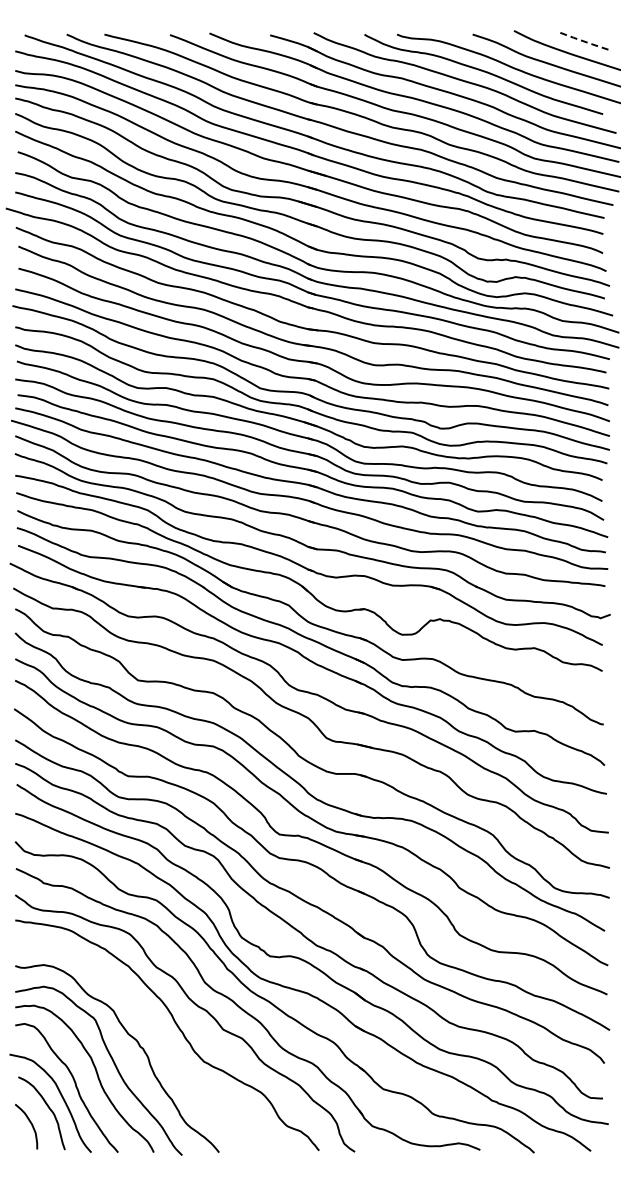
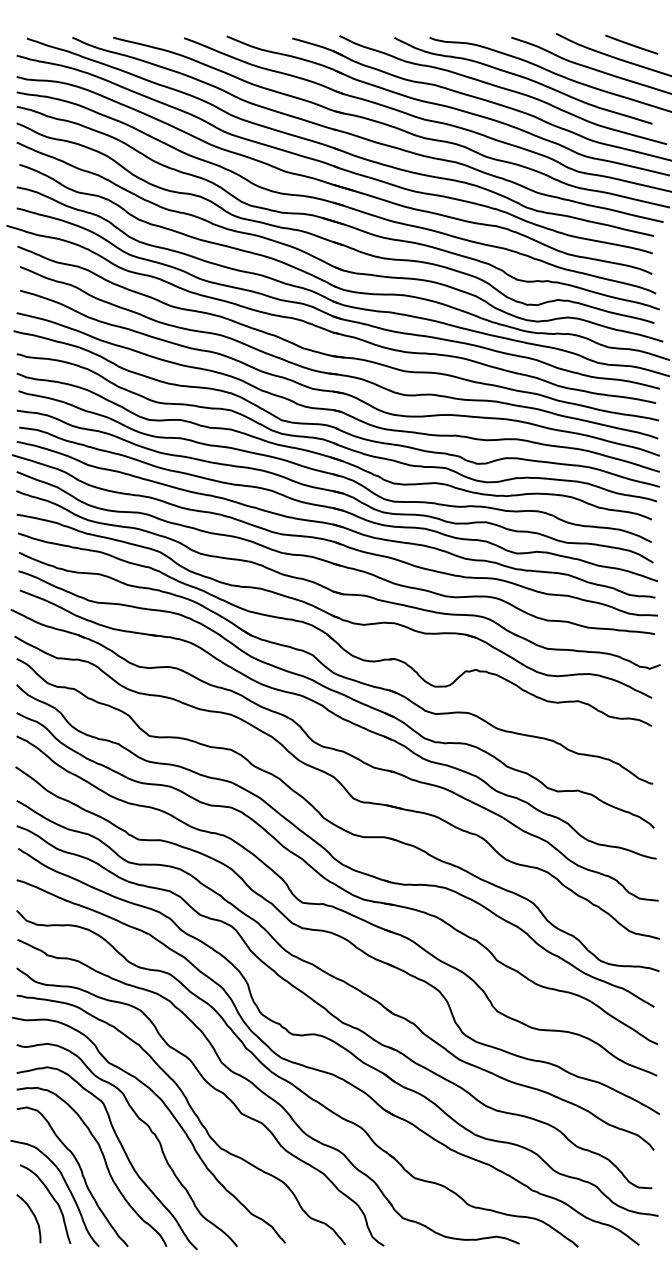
line: (583, 41) -> (631, 45), dashed -> solid
curve: (158, 1031) -> (171, 1115), added

